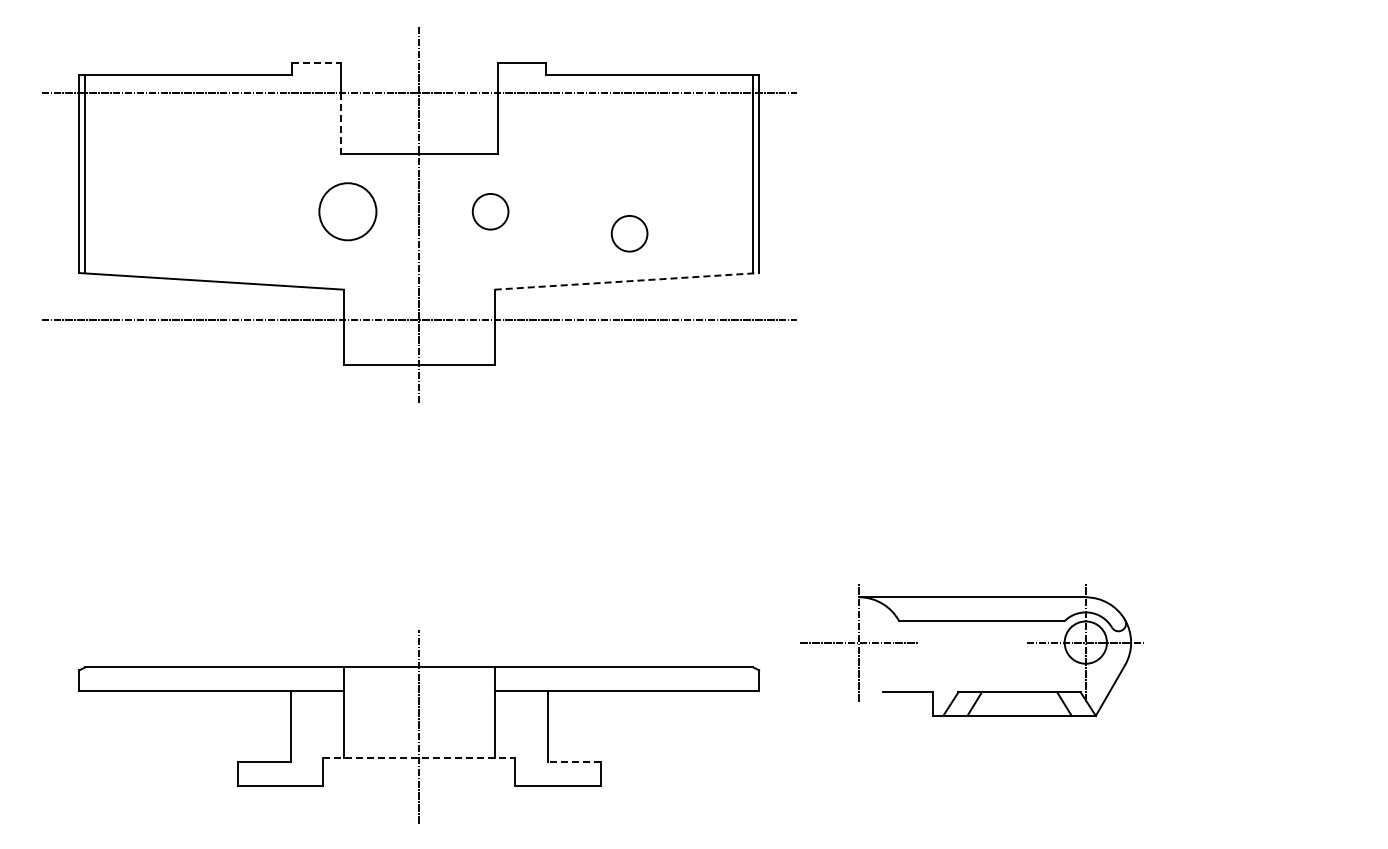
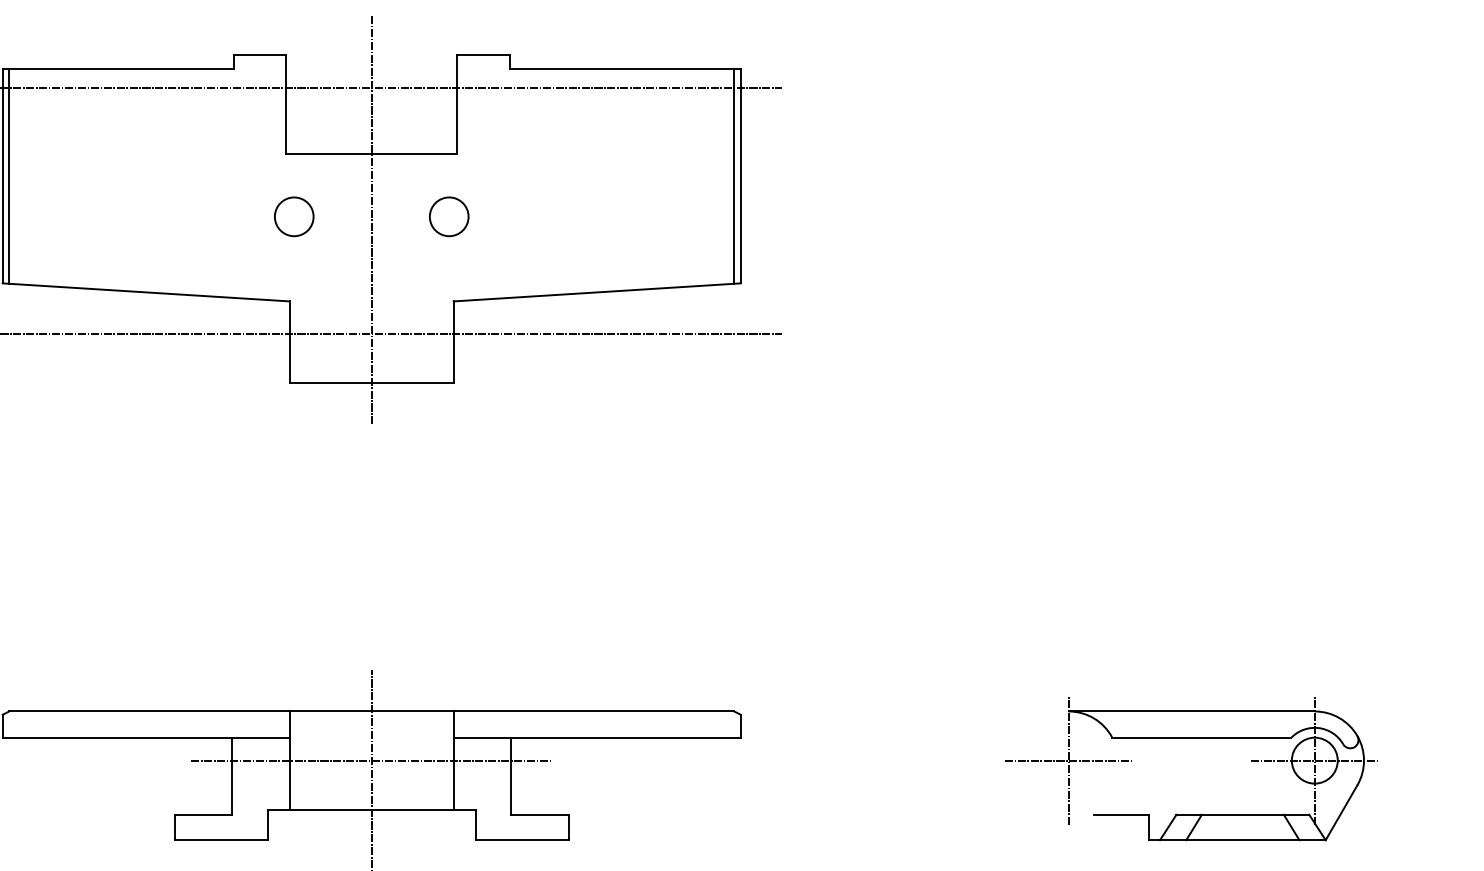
line: (317, 63) -> (261, 55), dashed -> solid
line: (340, 124) -> (286, 122), dashed -> solid
circle: (347, 211) -> (293, 216), size x0.62
circle: (629, 233) -> (599, 240), removed
line: (627, 281) -> (597, 292), dashed -> solid
part: (971, 621) -> (1190, 737), moved
line: (419, 712) -> (371, 760), added
line: (419, 757) -> (371, 809), dashed -> solid
line: (573, 762) -> (539, 814), dashed -> solid

